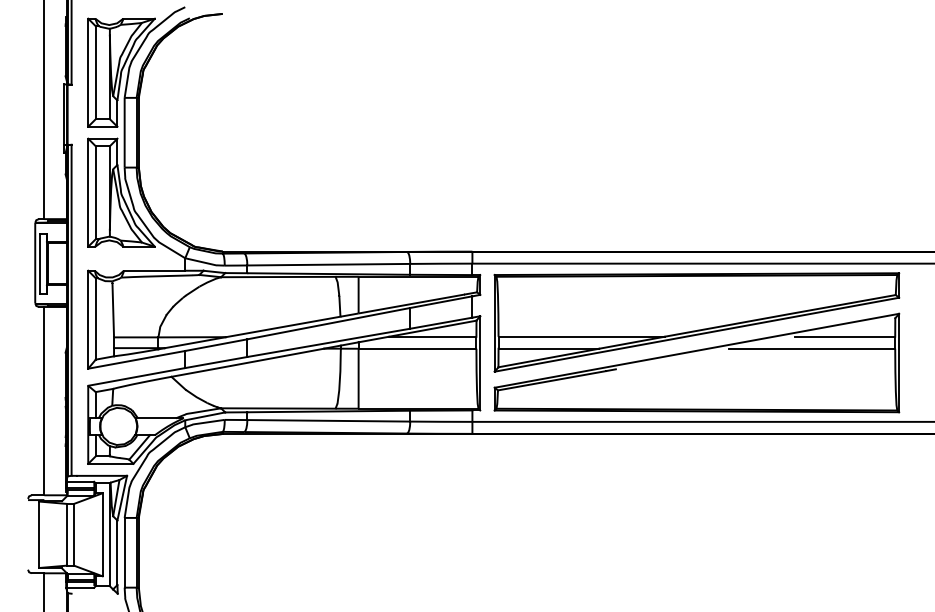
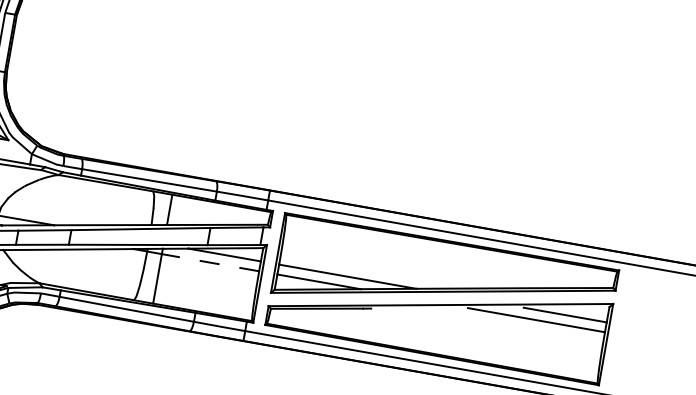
line: (417, 348) -> (210, 262), solid -> dashed

